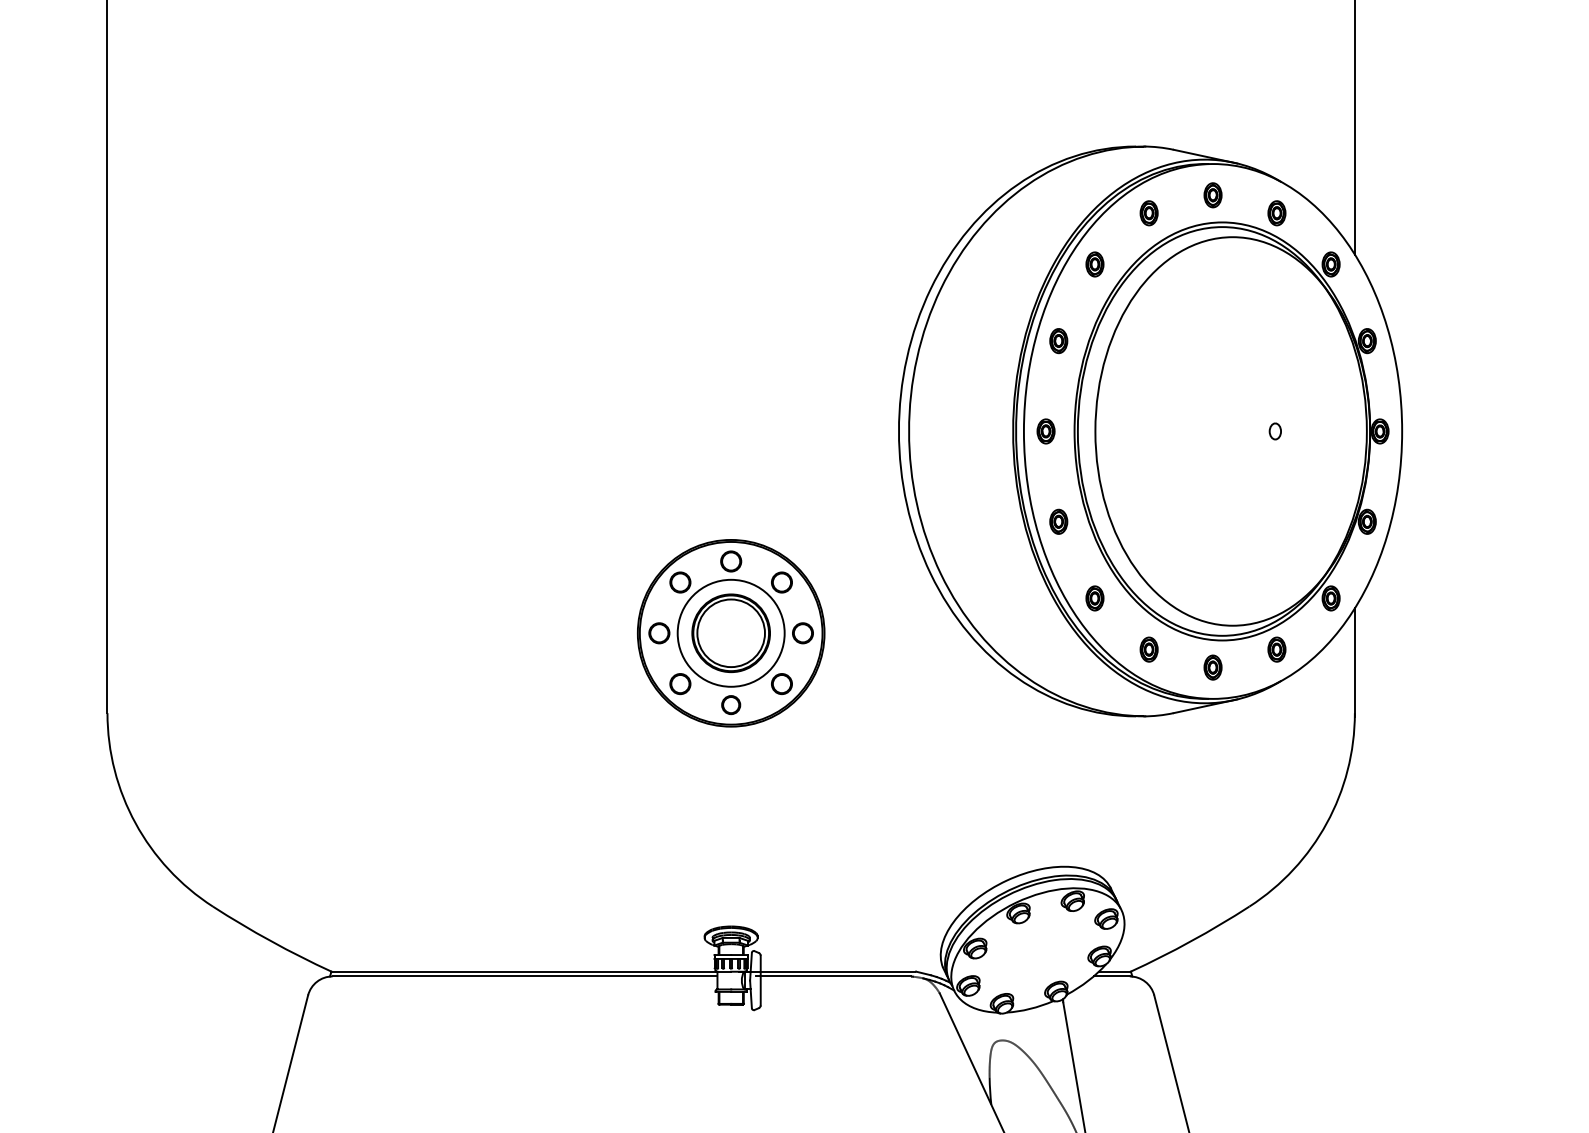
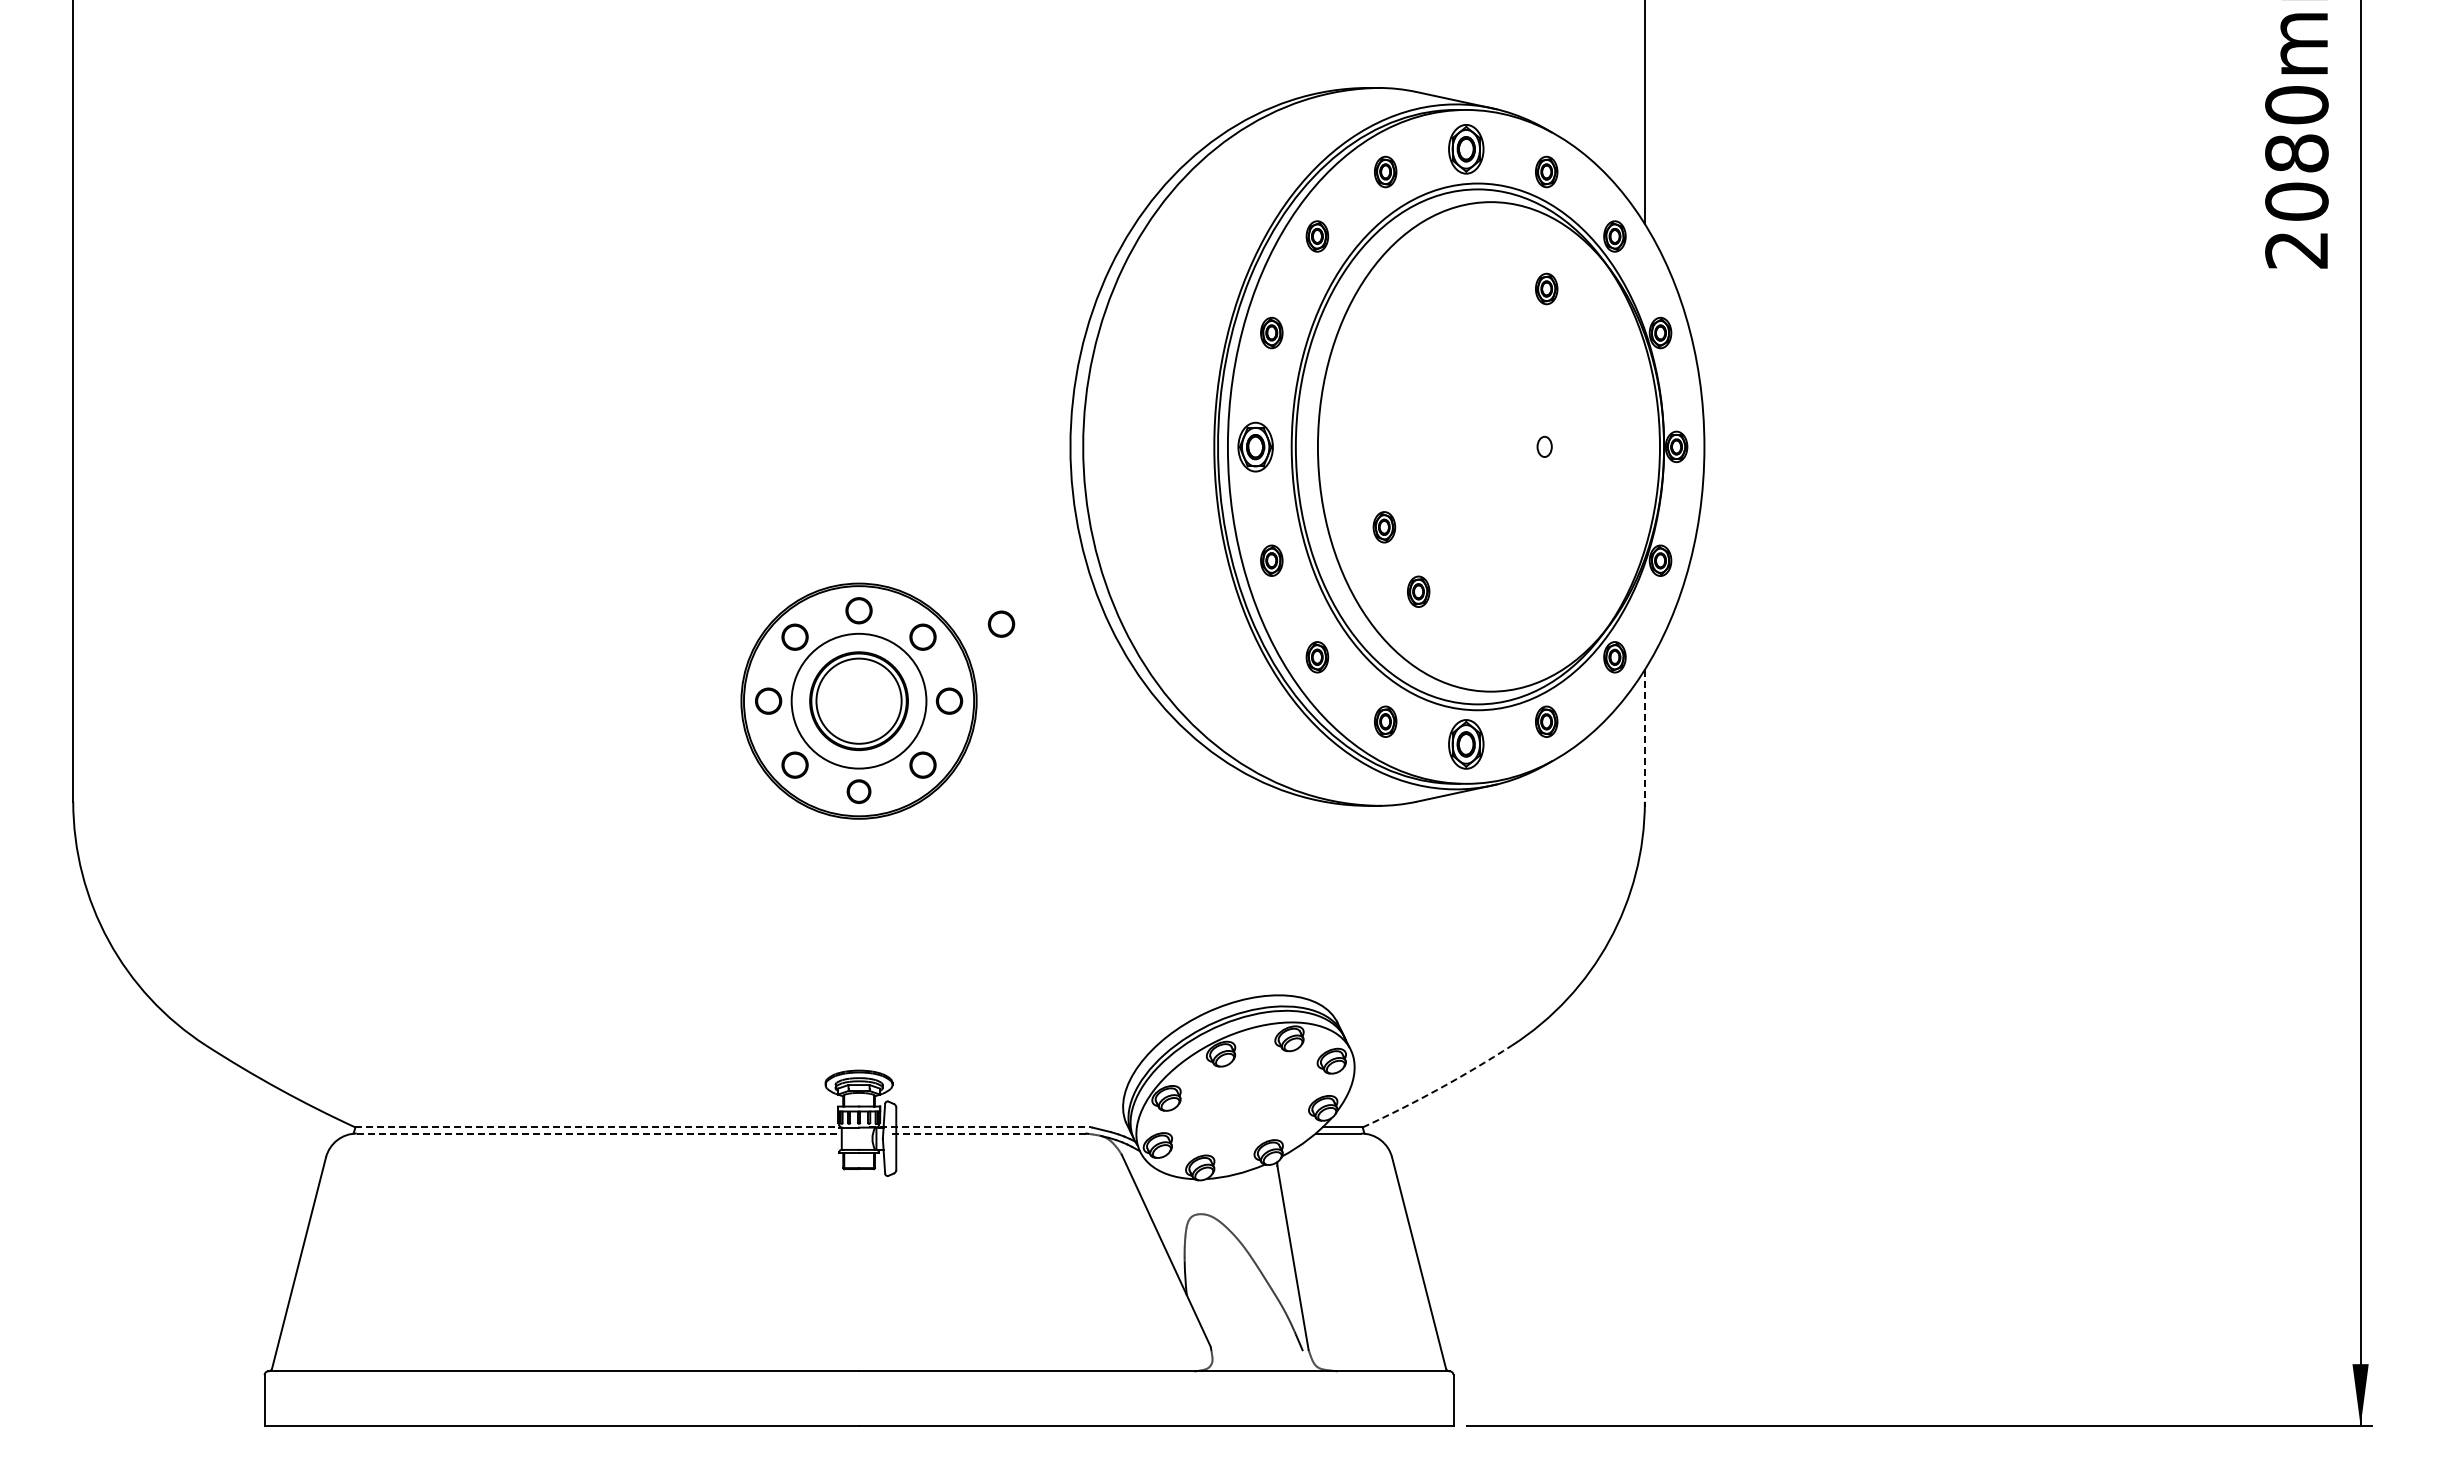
part: (1212, 195) -> (1465, 149), size x1.6
part: (1276, 305) -> (1546, 288), added
part: (1045, 431) -> (1255, 446), size x1.6
part: (1148, 495) -> (1384, 527), added
part: (1175, 546) -> (1418, 591), added
part: (844, 571) -> (1001, 623), added
line: (1354, 662) -> (1644, 738), solid -> dashed
part: (1212, 667) -> (1465, 744), size x1.6
arc: (1191, 941) -> (1438, 1089), solid -> dashed
line: (524, 971) -> (598, 1127), solid -> dashed
line: (827, 971) -> (980, 1127), solid -> dashed
line: (525, 976) -> (599, 1133), solid -> dashed
line: (833, 976) -> (987, 1133), solid -> dashed

